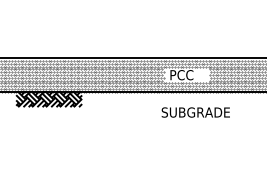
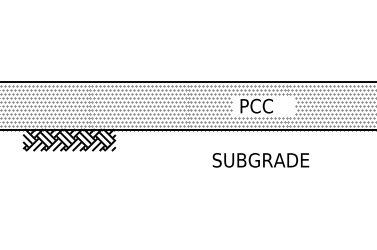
text: (195, 112) -> (260, 160), moved

